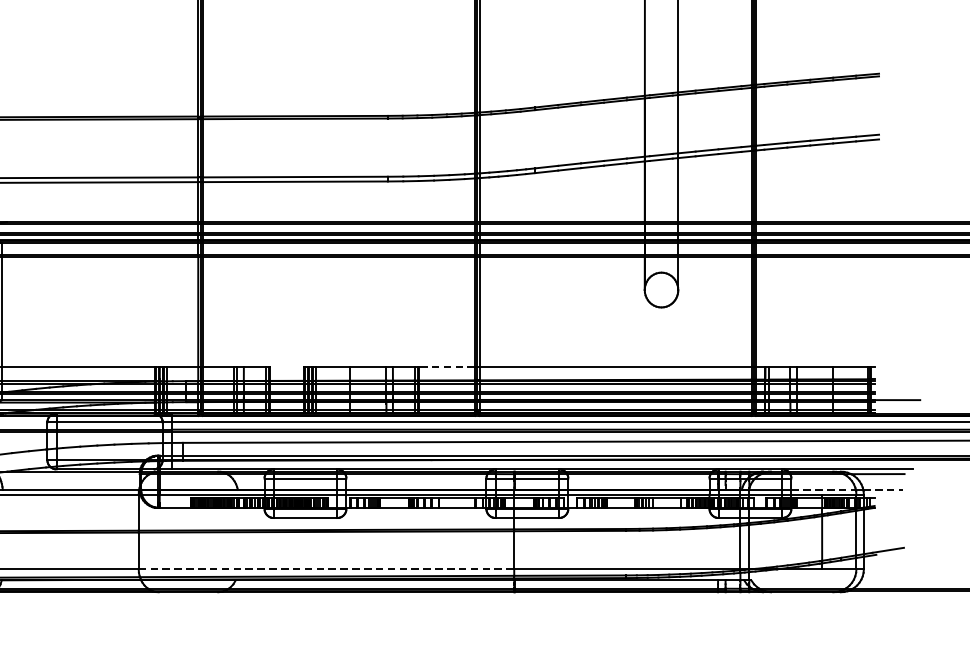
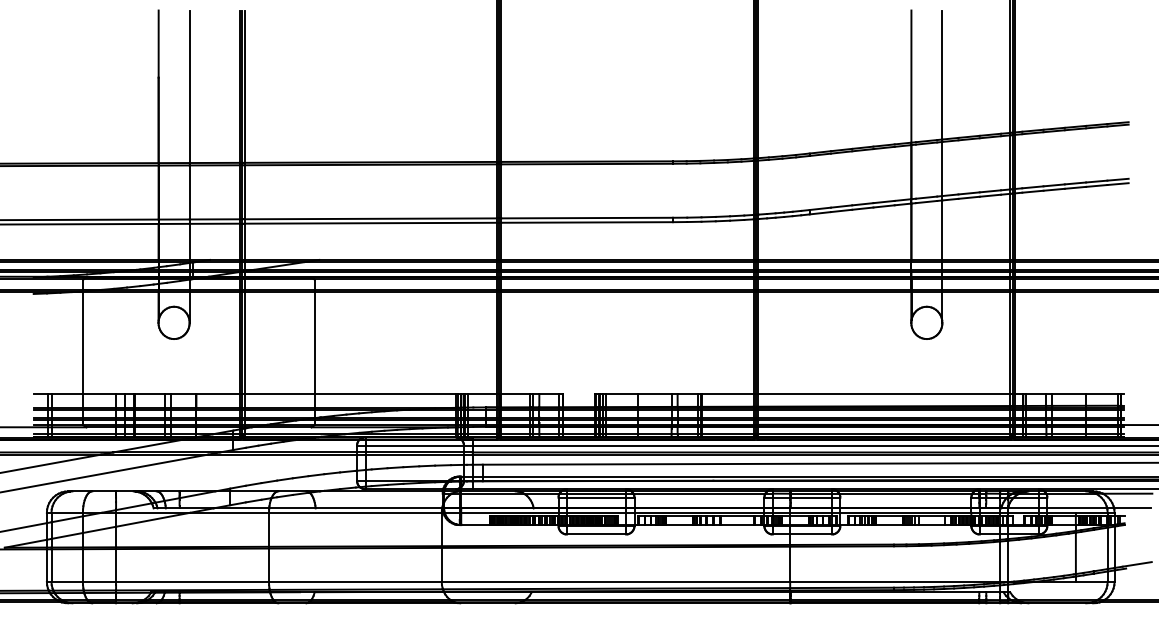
line: (446, 367) -> (727, 394), dashed -> solid
line: (823, 490) -> (1077, 508), dashed -> solid
line: (883, 490) -> (1132, 508), dashed -> solid
line: (327, 568) -> (616, 581), dashed -> solid

